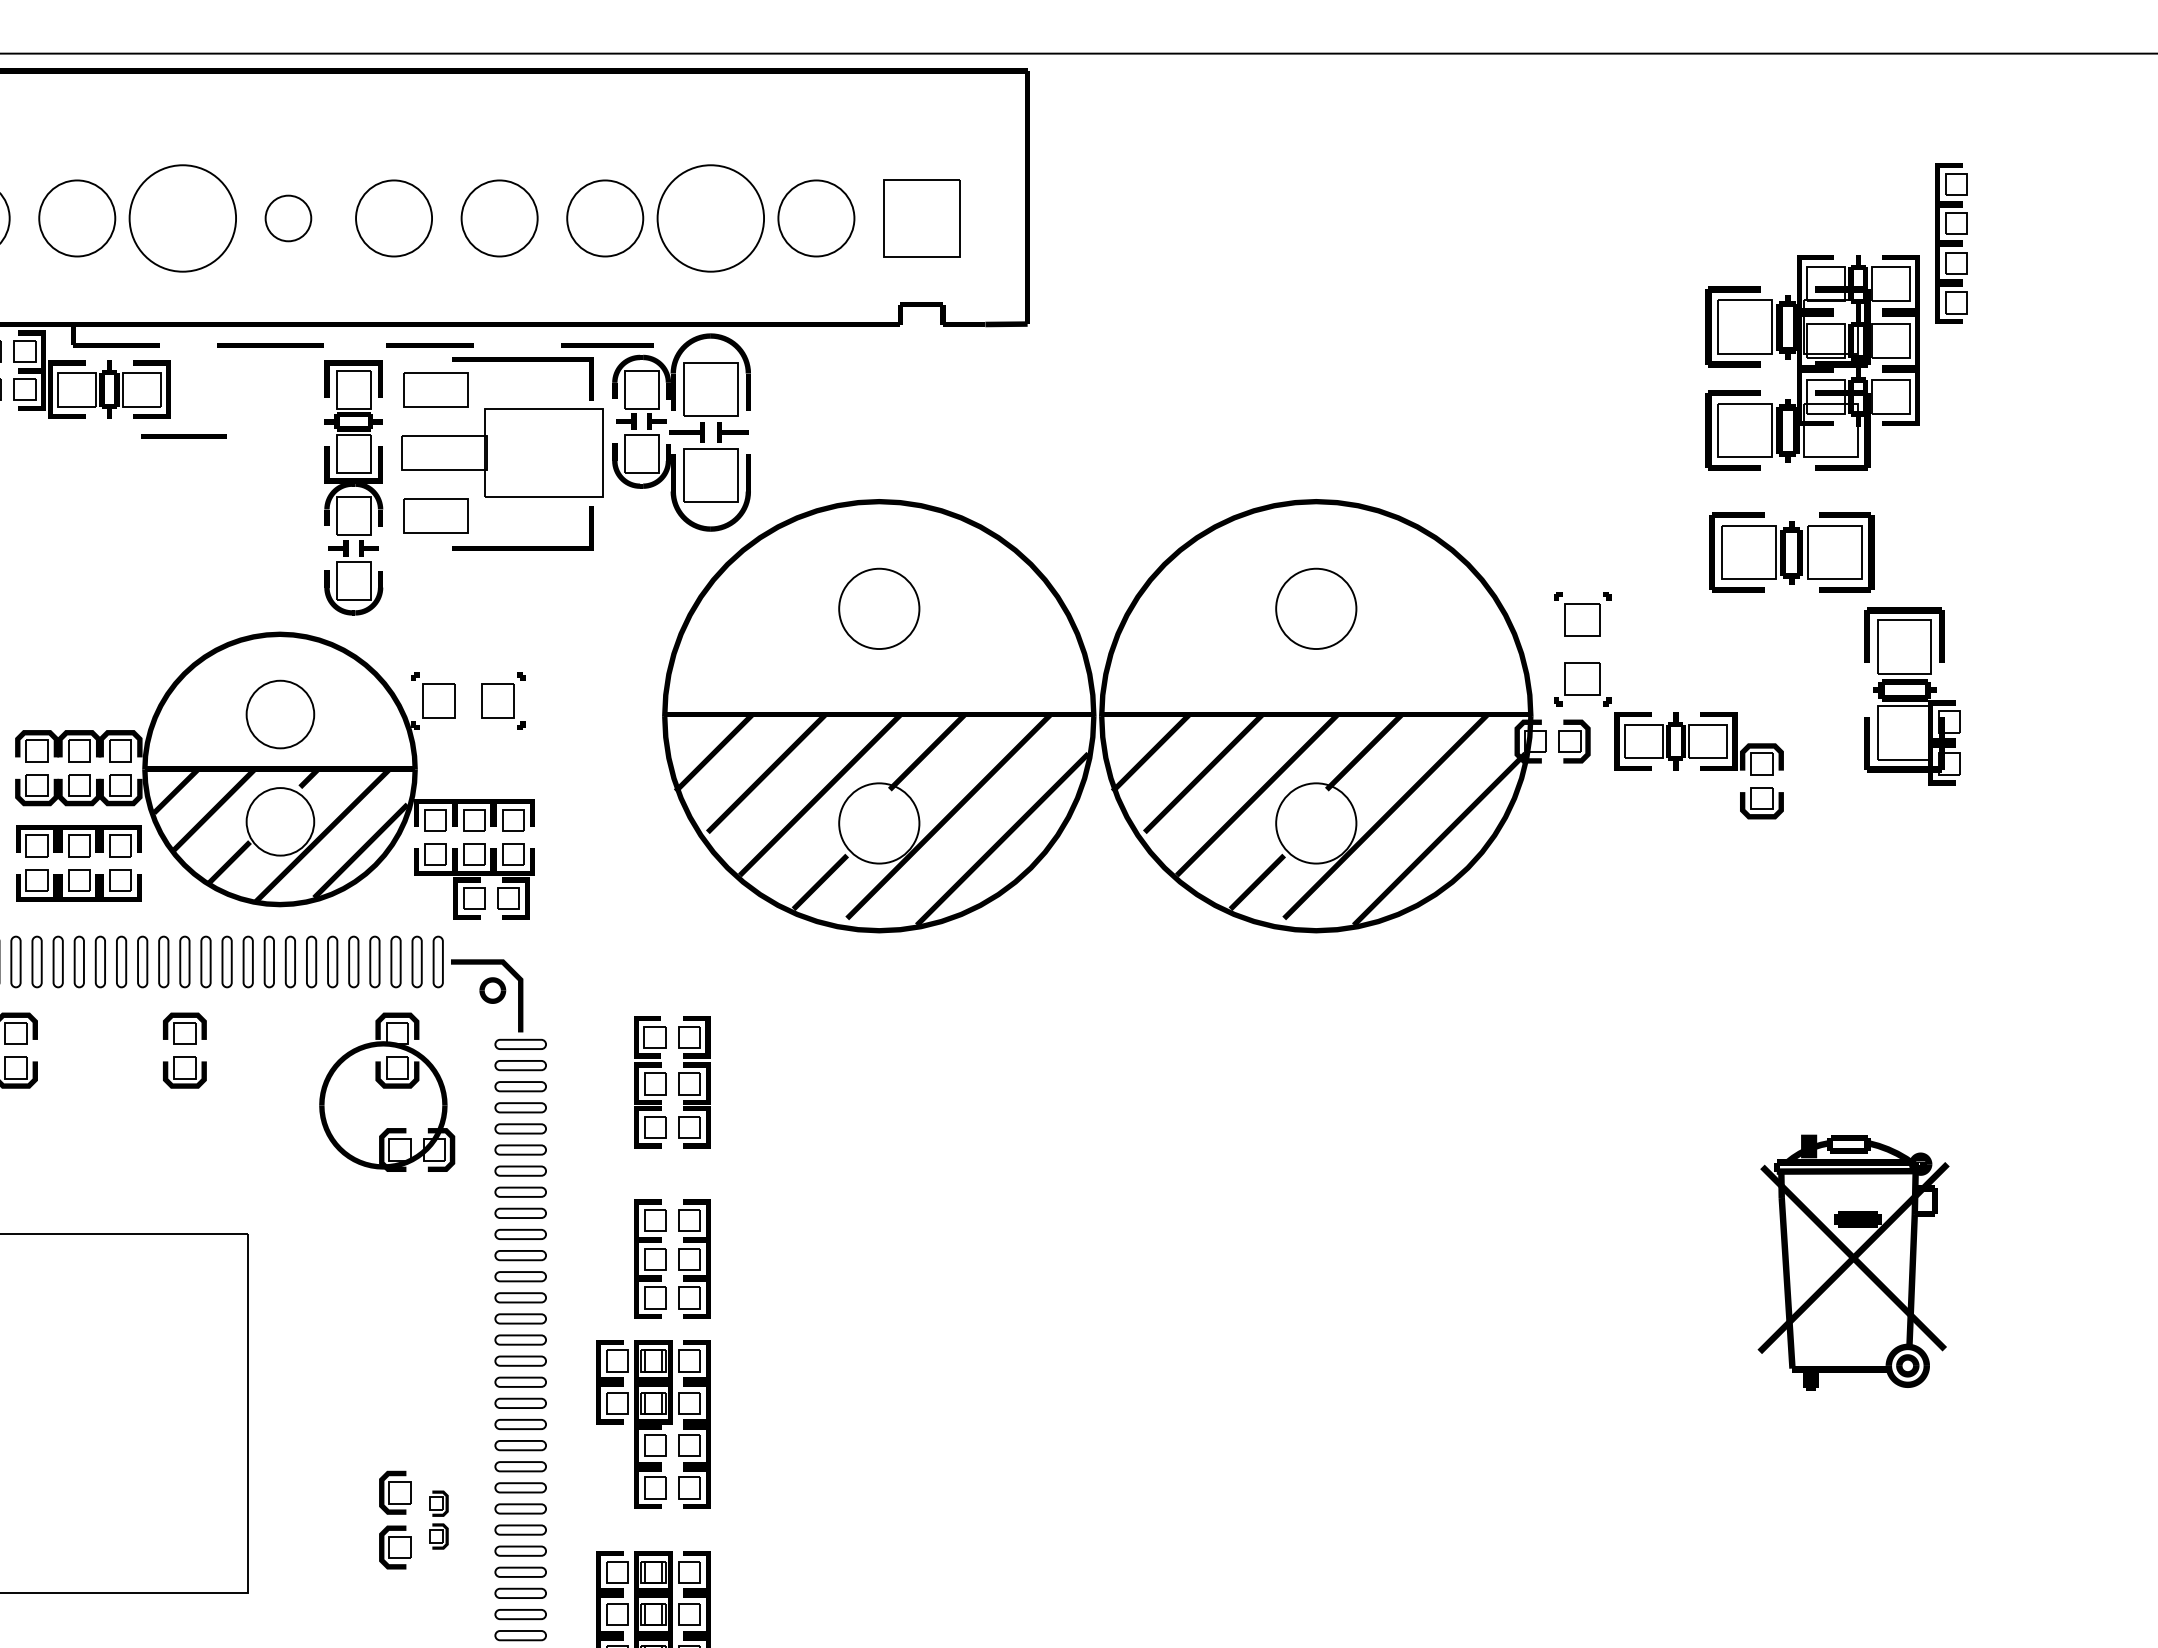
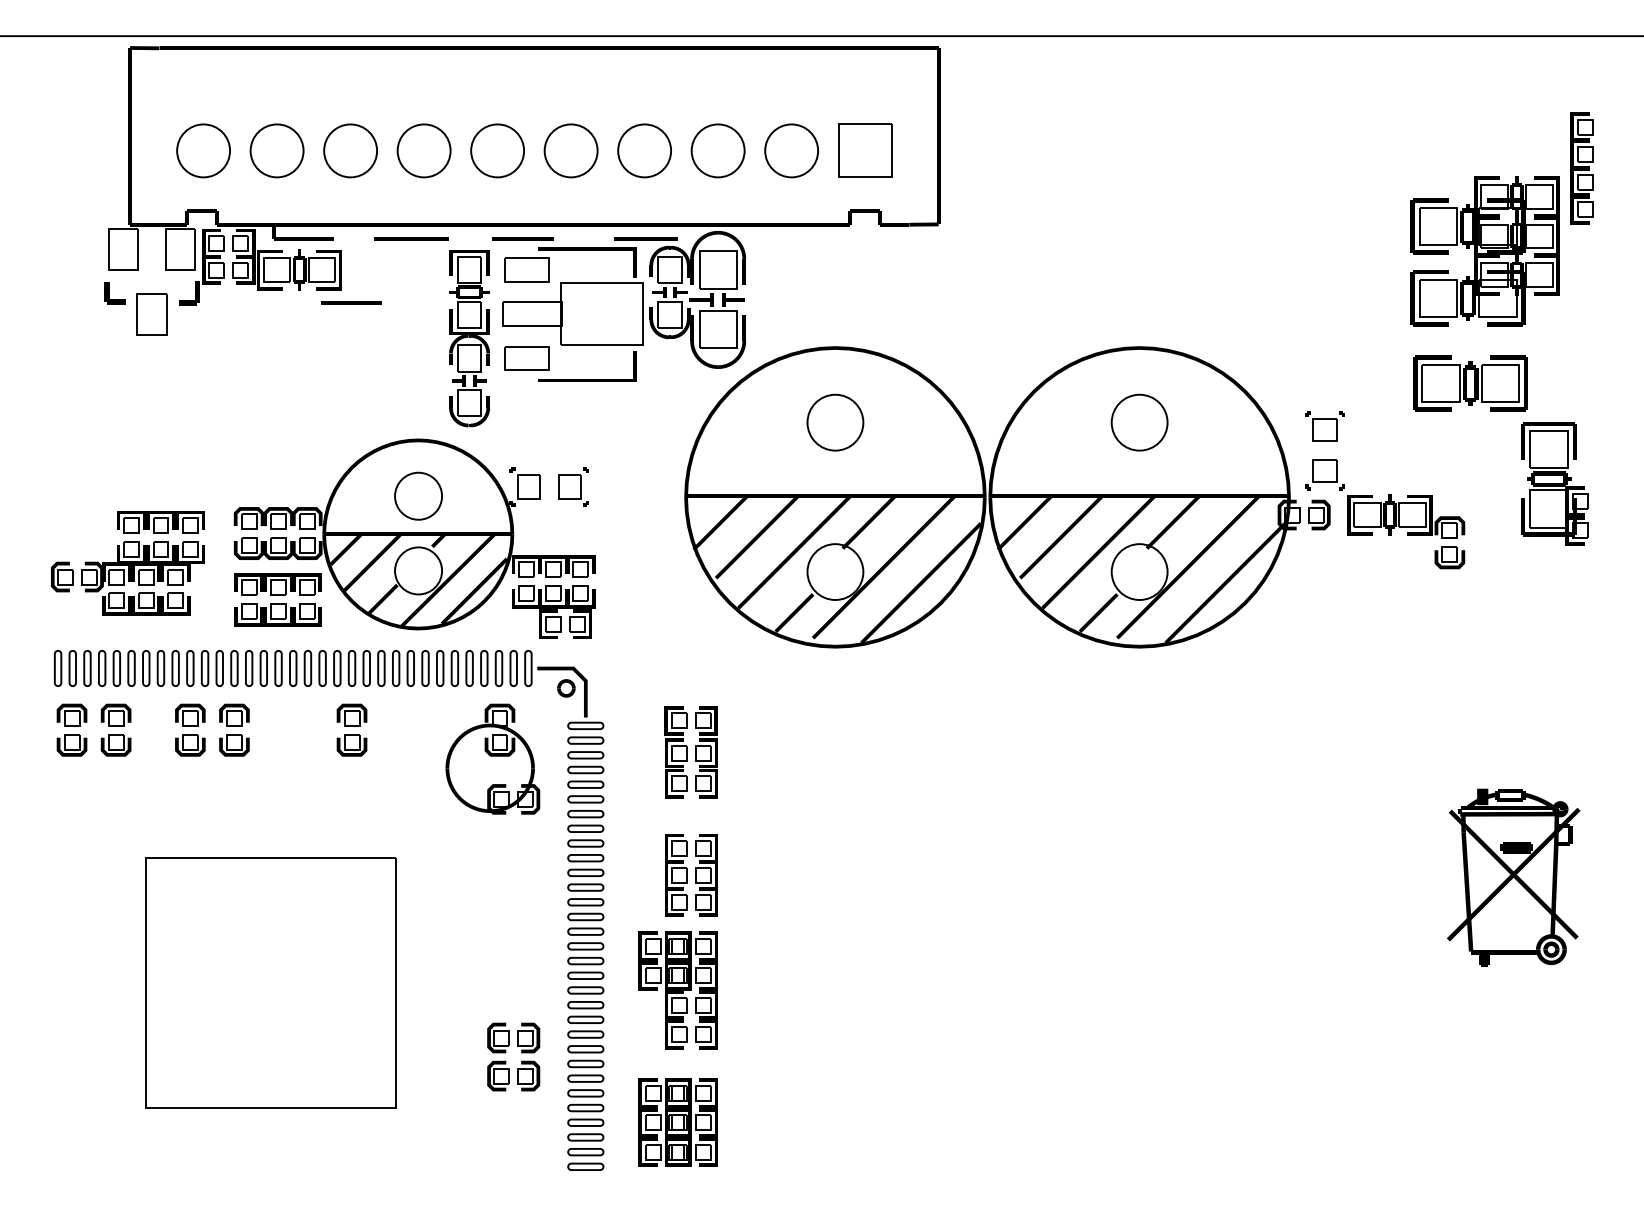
circle: (182, 217) -> (350, 150), size x0.71
circle: (287, 217) -> (423, 150), size x1.67
circle: (709, 217) -> (717, 150), size x0.71
part: (438, 1519) -> (528, 1056), size x1.67

